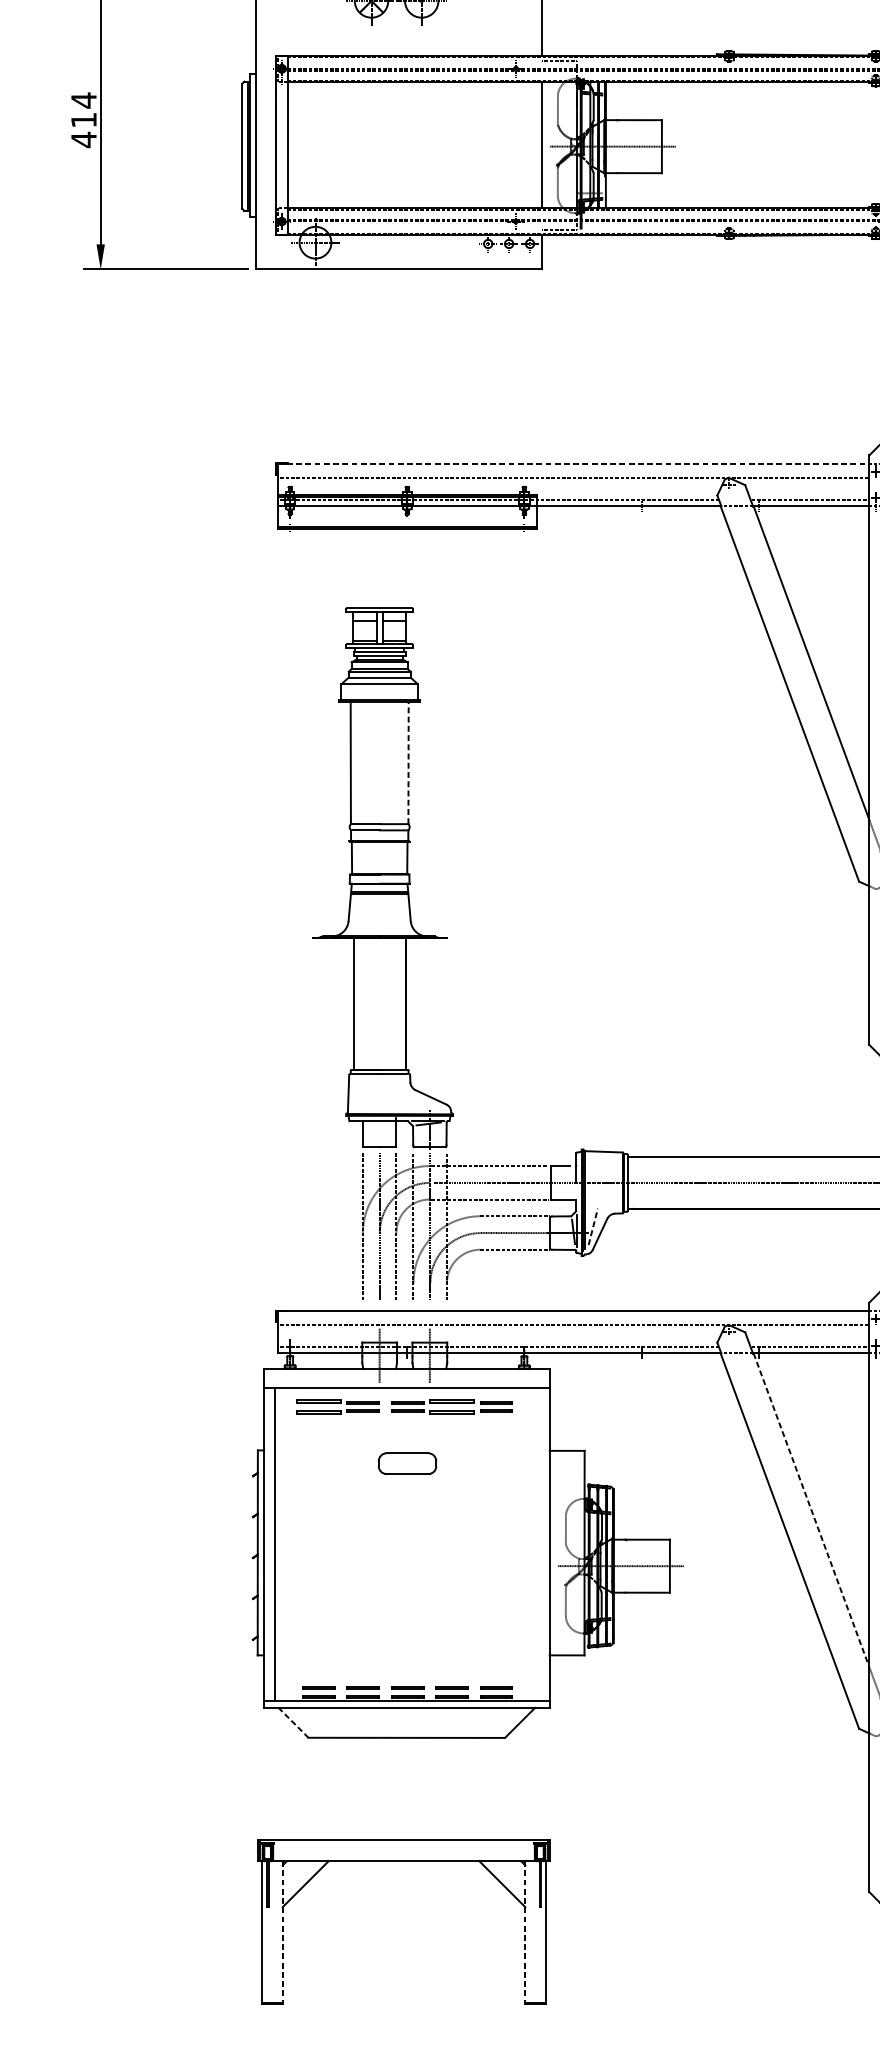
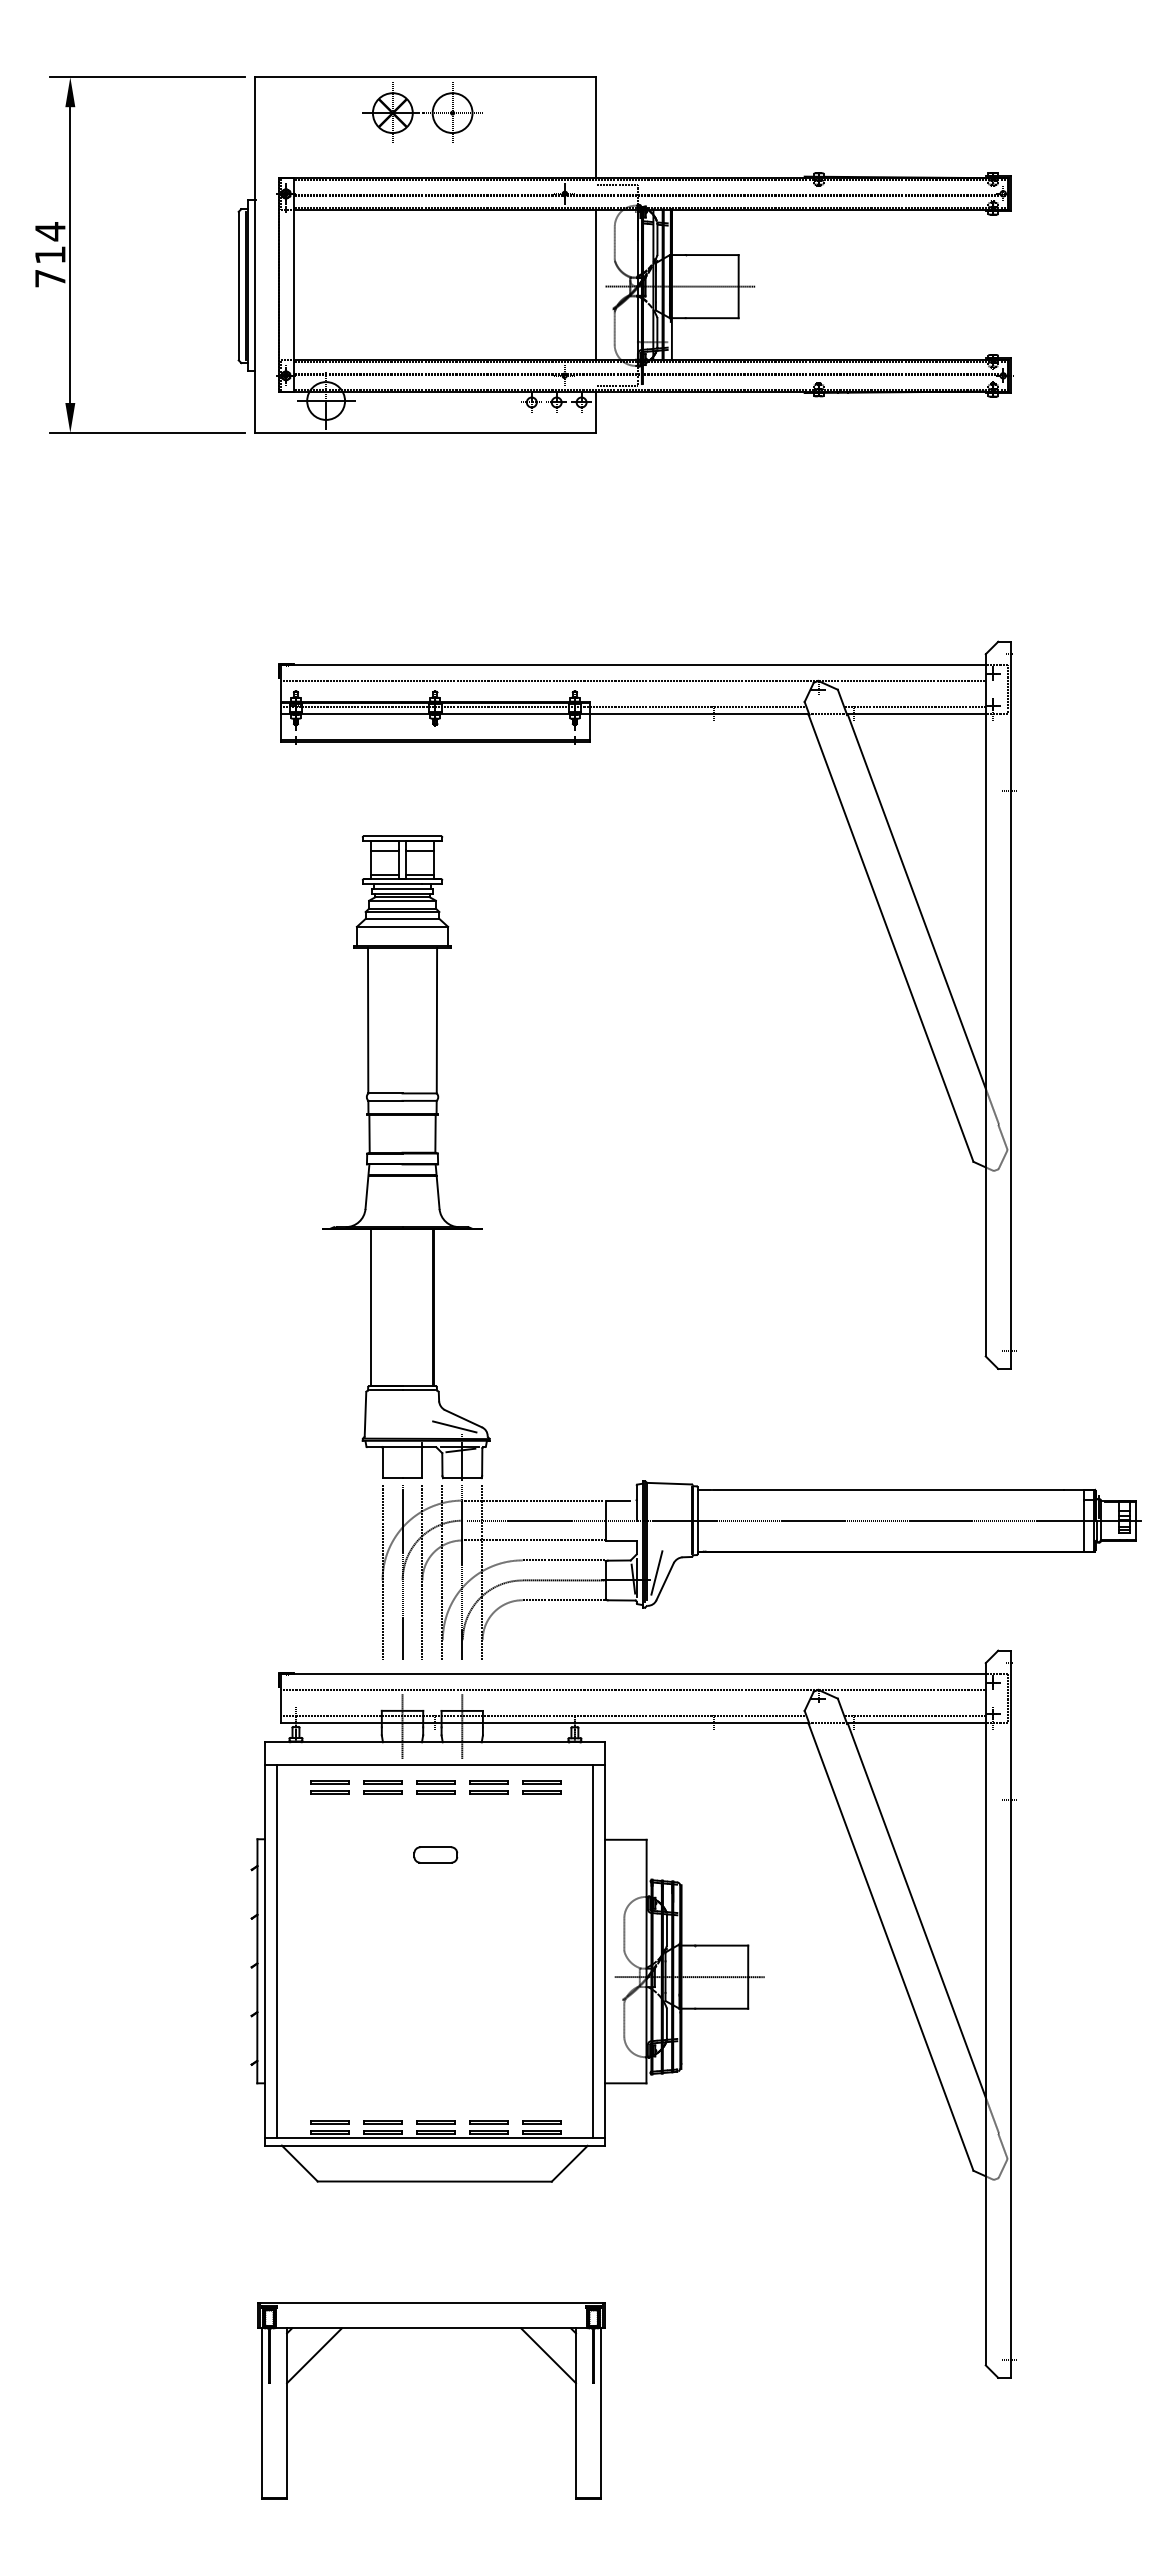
text: (84, 139) -> (50, 278), 414 -> 714
line: (573, 463) -> (633, 664), dashed -> solid
line: (408, 762) -> (436, 1020), dashed -> solid
line: (423, 1103) -> (454, 1426), added
line: (593, 1226) -> (657, 1572), dashed -> solid
part: (318, 1406) -> (329, 1787), size x0.71
part: (451, 1406) -> (488, 1787), size x0.71
part: (407, 1463) -> (435, 1854), size x0.62
line: (812, 1511) -> (917, 1911), dashed -> solid
line: (539, 1544) -> (592, 1951), added
line: (293, 1722) -> (300, 2163), dashed -> solid
line: (283, 1932) -> (287, 2413), dashed -> solid
line: (524, 1932) -> (575, 2413), dashed -> solid

